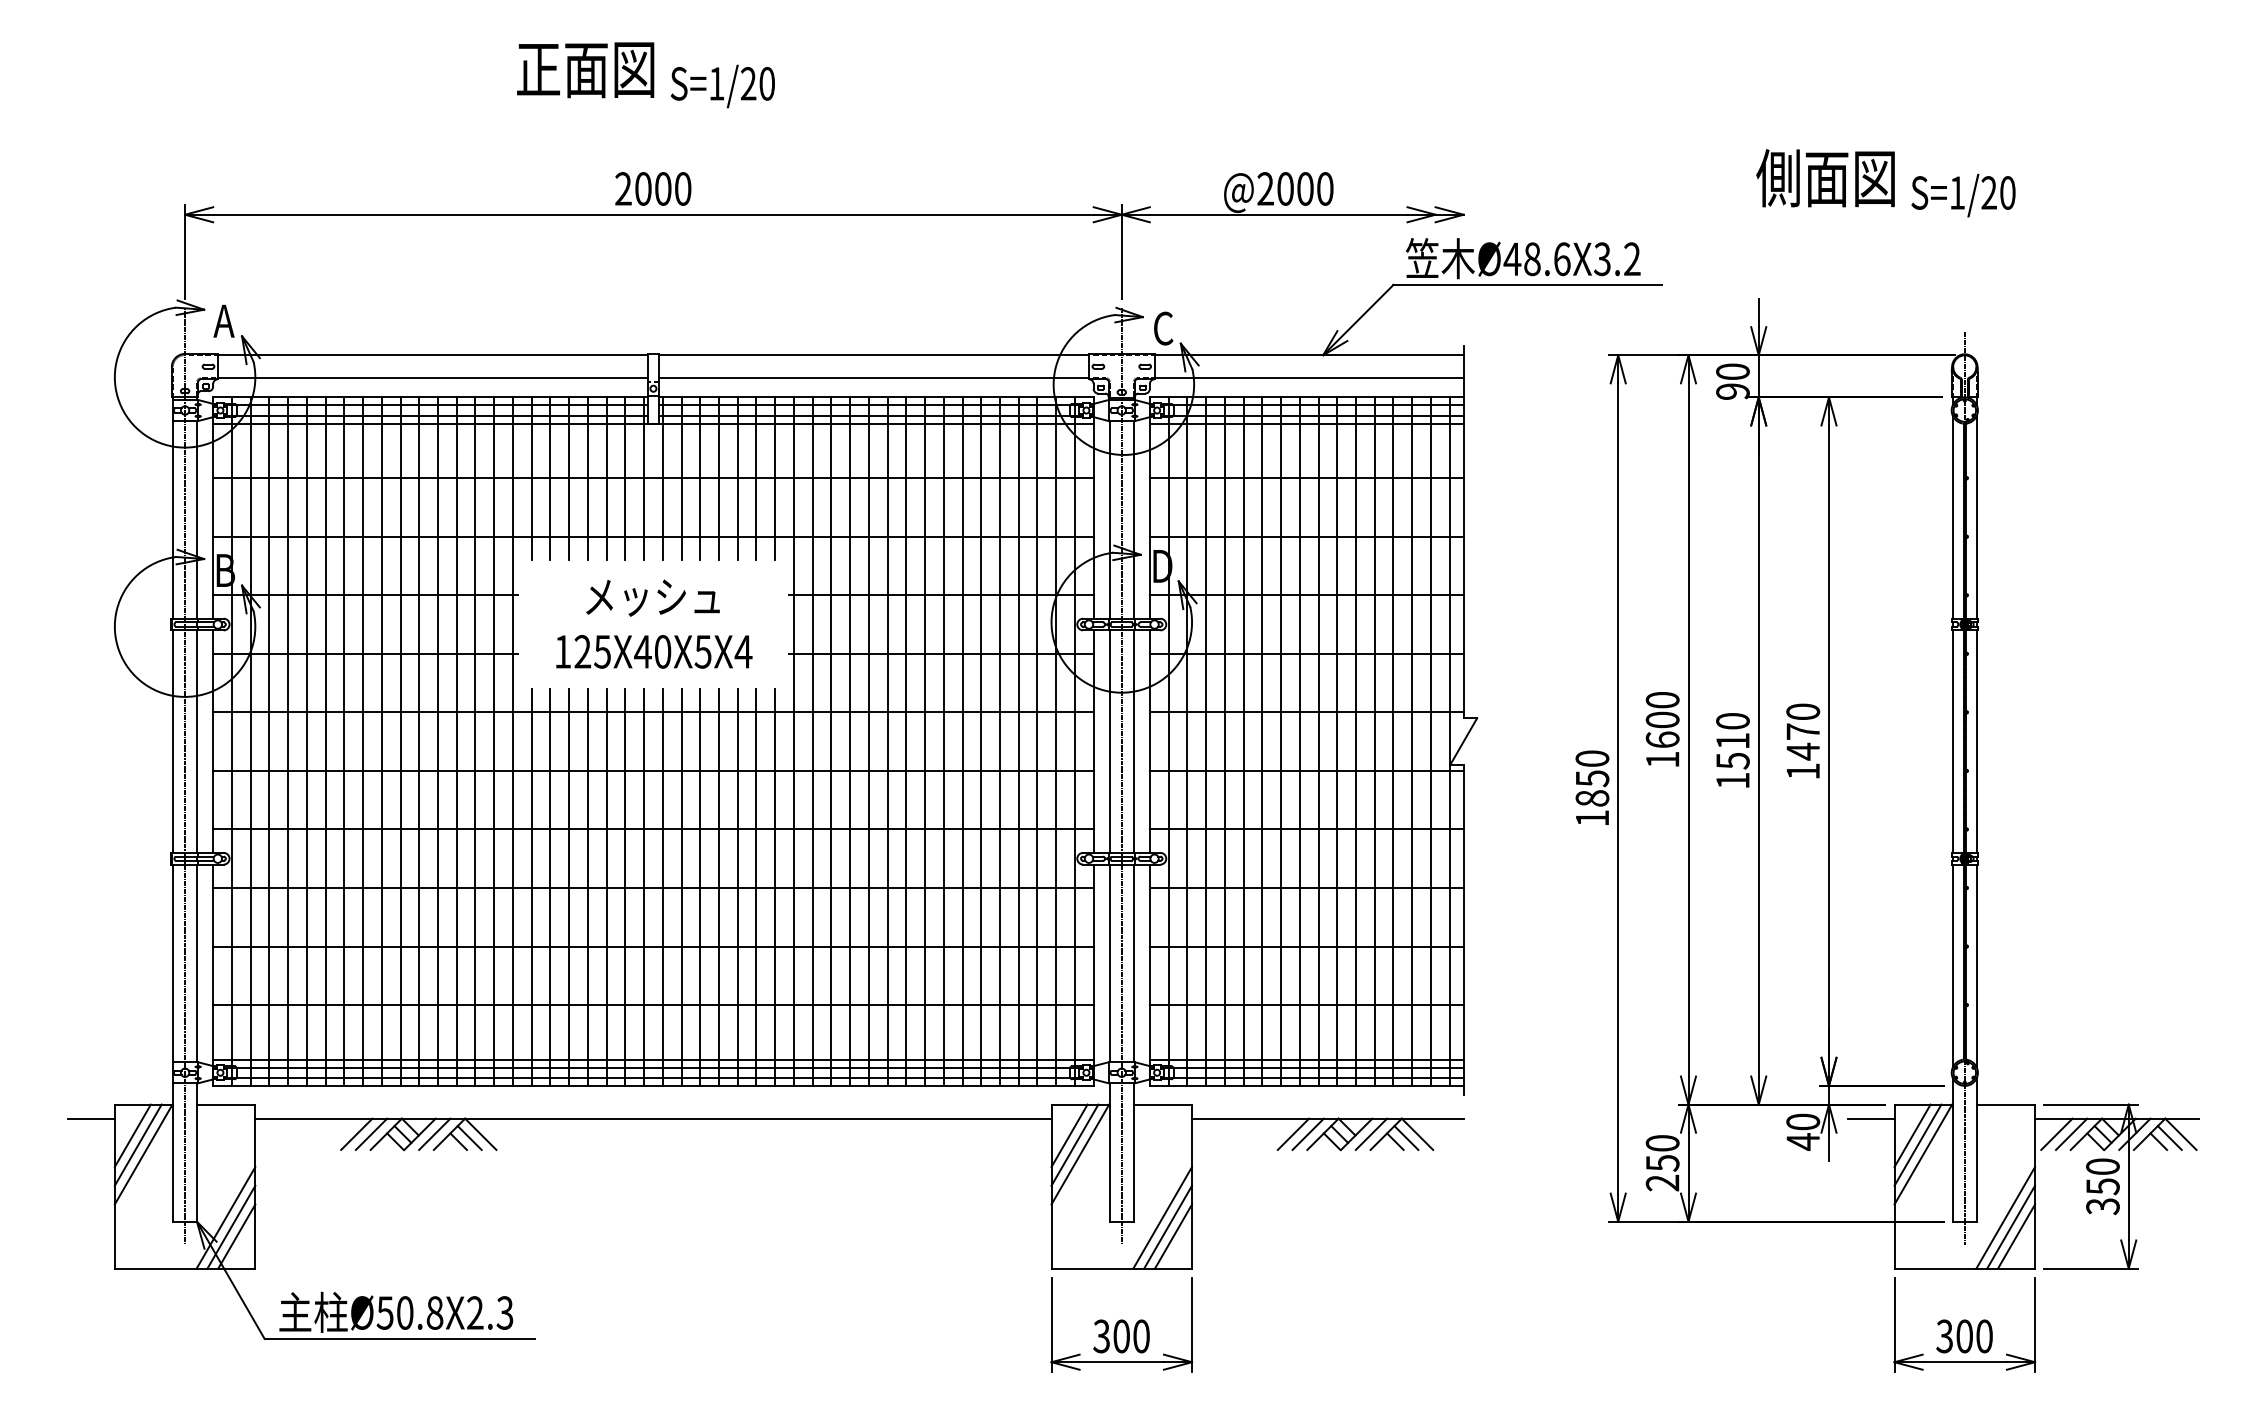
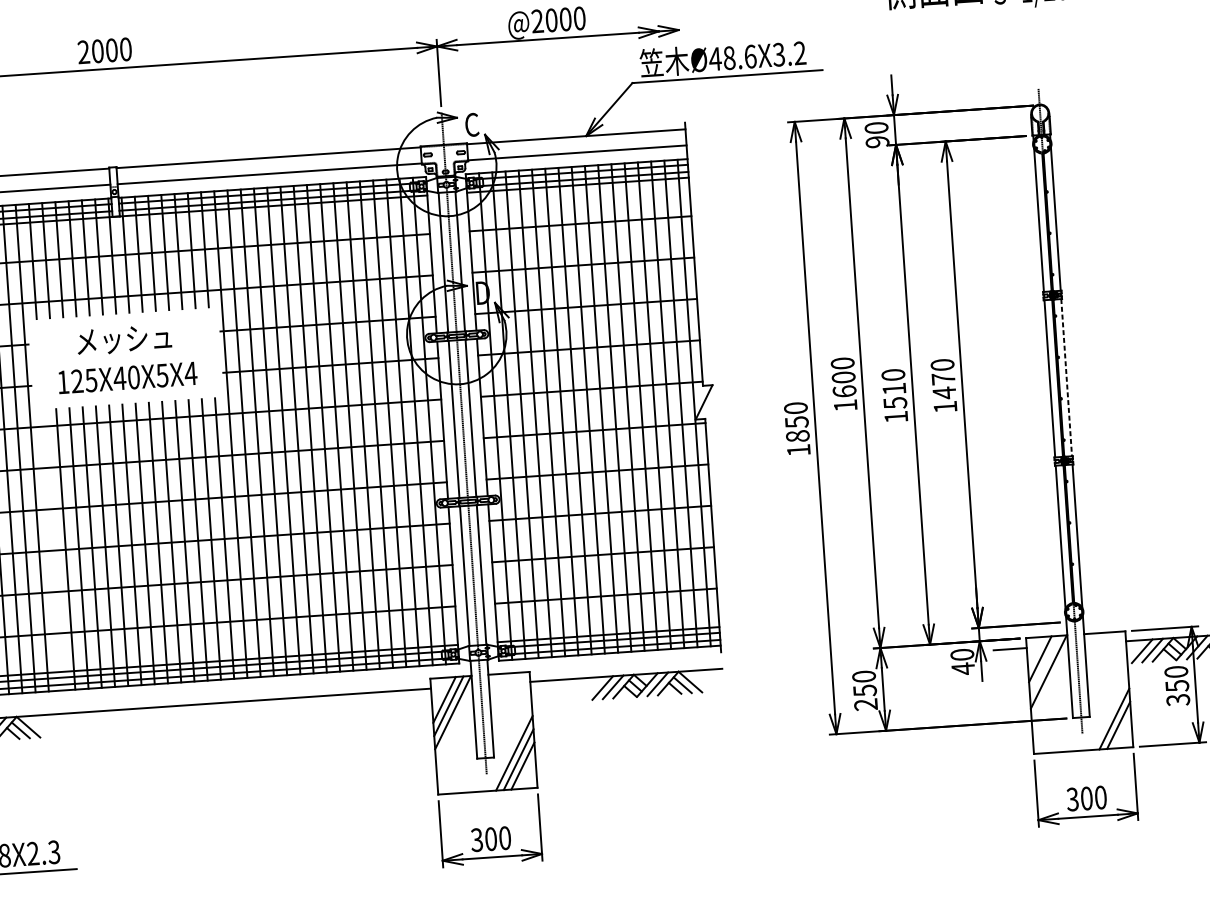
line: (1976, 742) -> (1066, 378), solid -> dashed
line: (531, 886) -> (52, 549), removed
line: (1917, 1144) -> (1044, 665), removed
line: (2005, 1217) -> (1109, 712), removed

